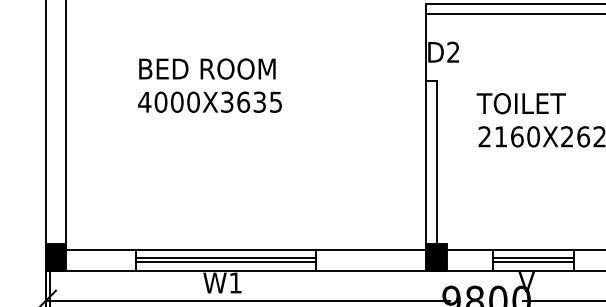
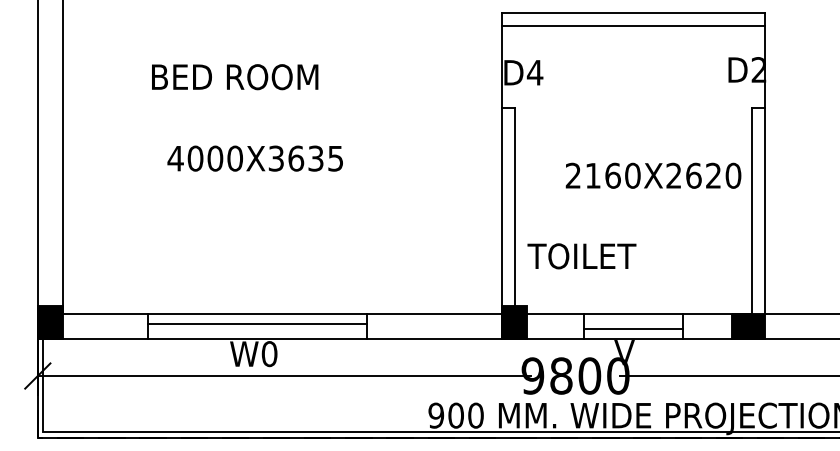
text: (452, 52) -> (534, 72), D2 -> D4
text: (207, 69) -> (235, 77), moved
text: (209, 102) -> (254, 158), moved
text: (520, 103) -> (581, 256), moved
line: (533, 258) -> (632, 324), removed
line: (225, 262) -> (257, 328), removed
text: (235, 283) -> (269, 354), W1 -> W0

